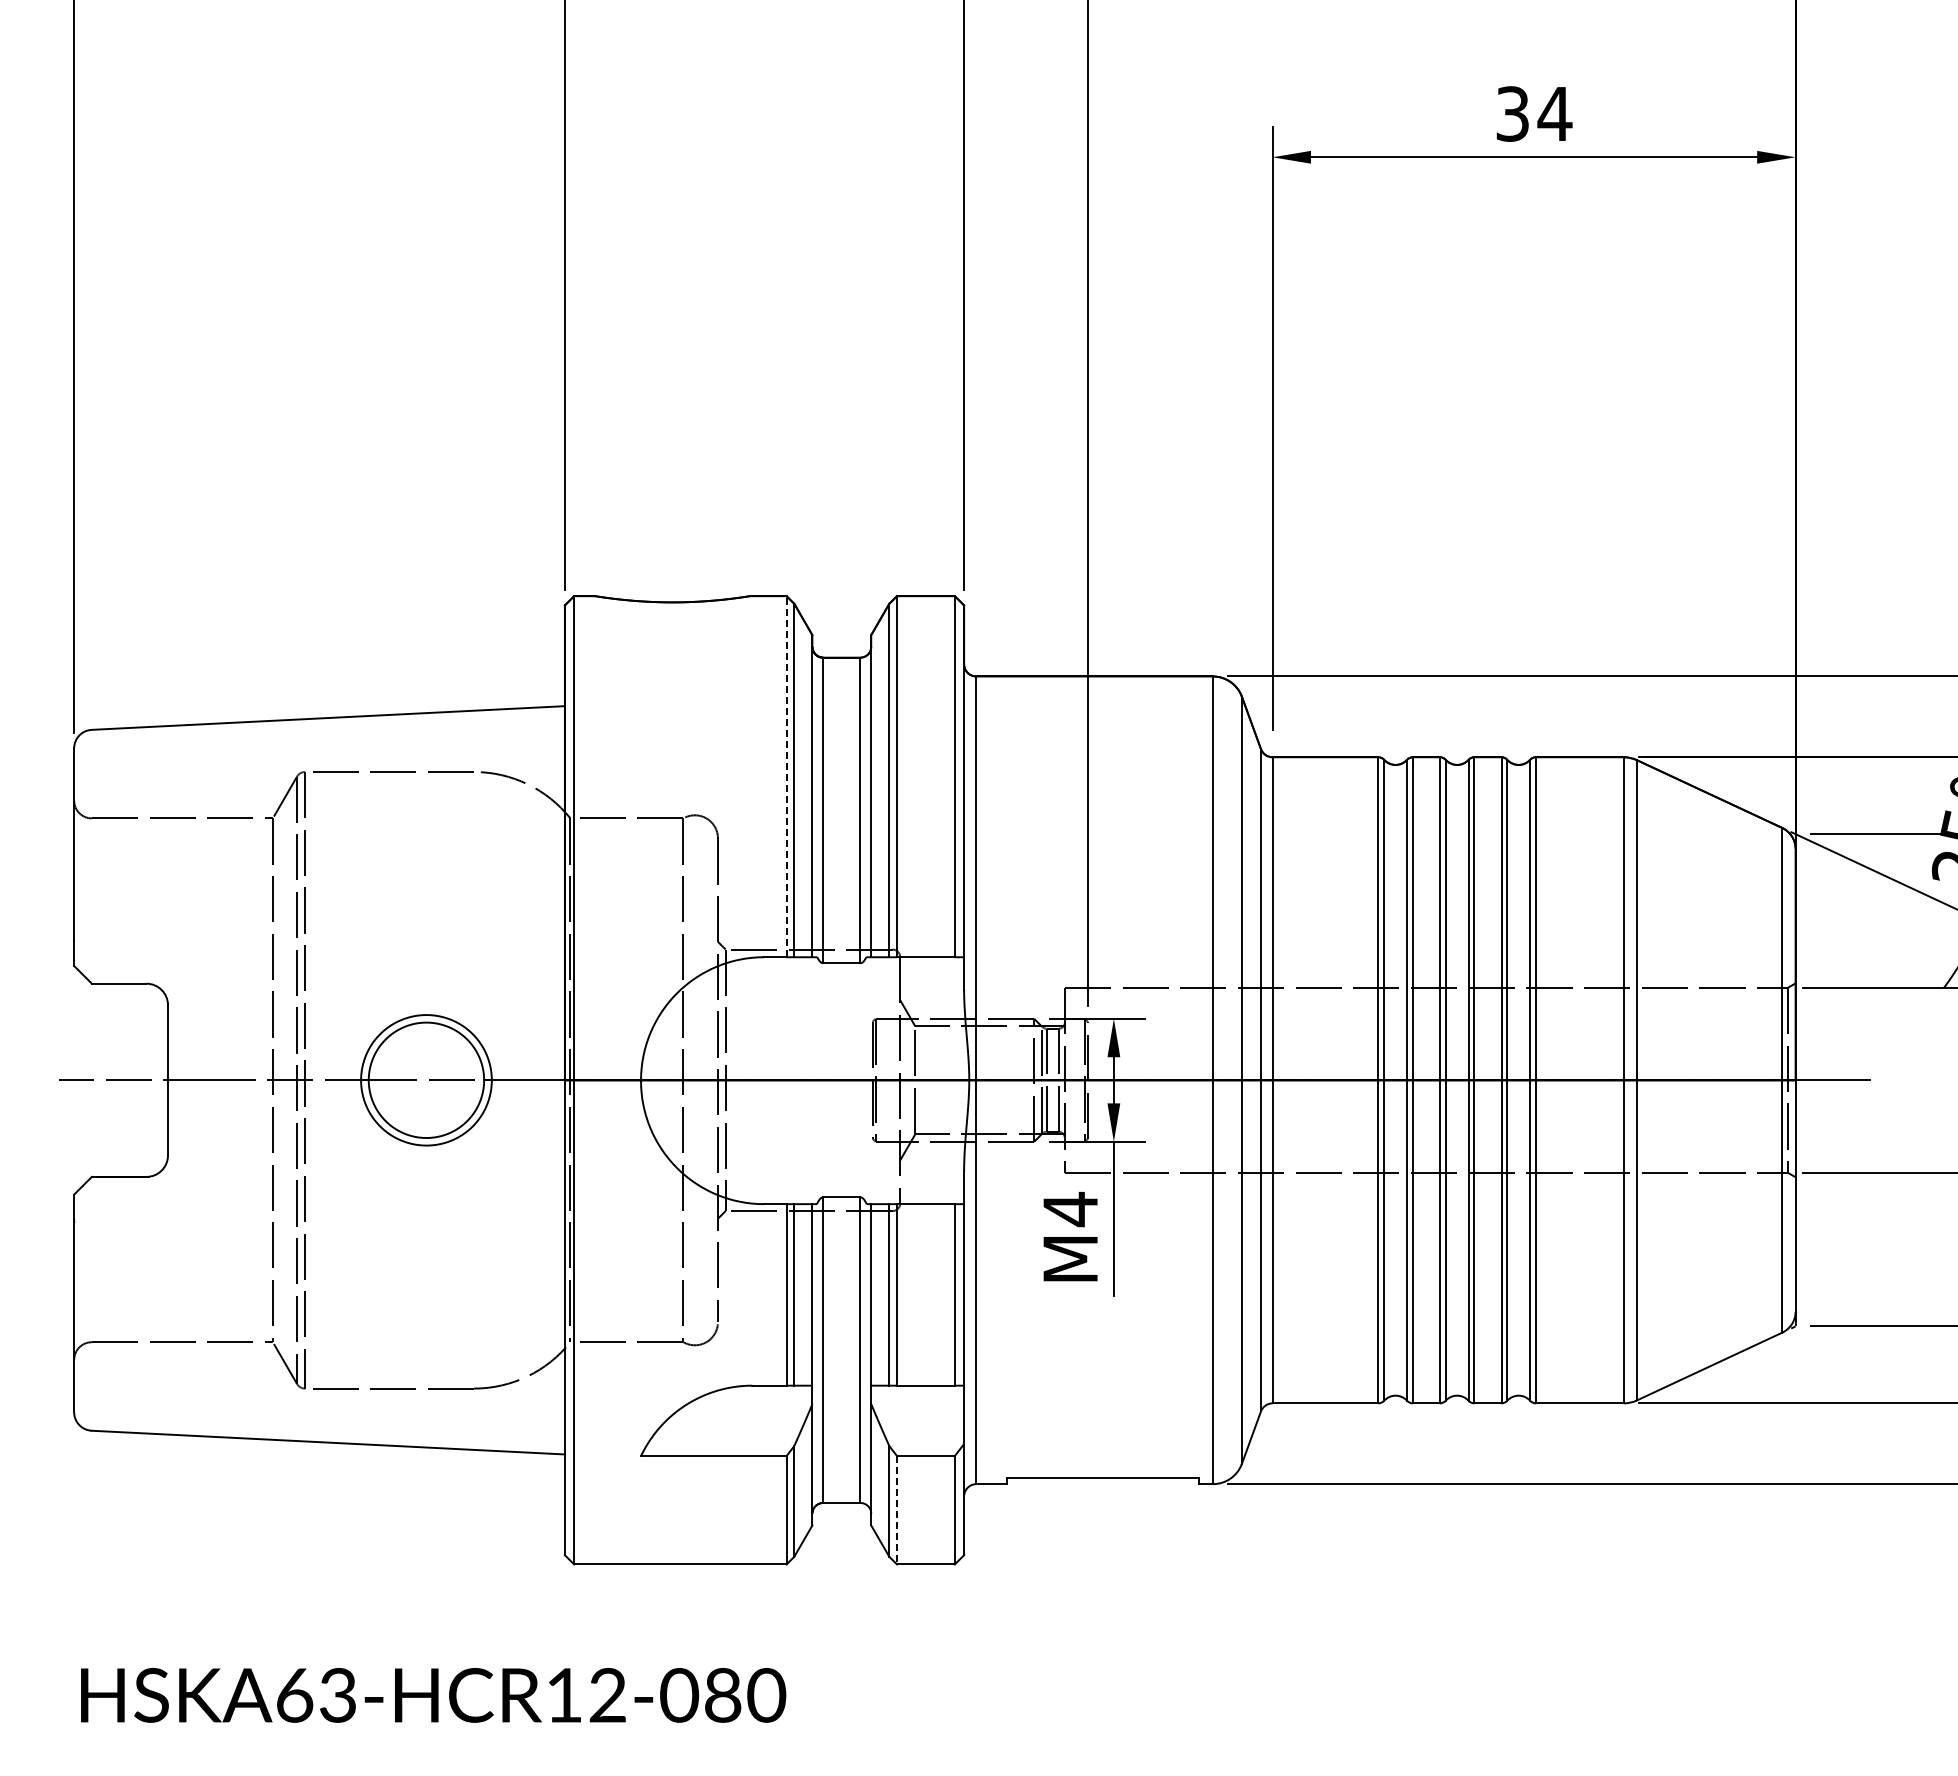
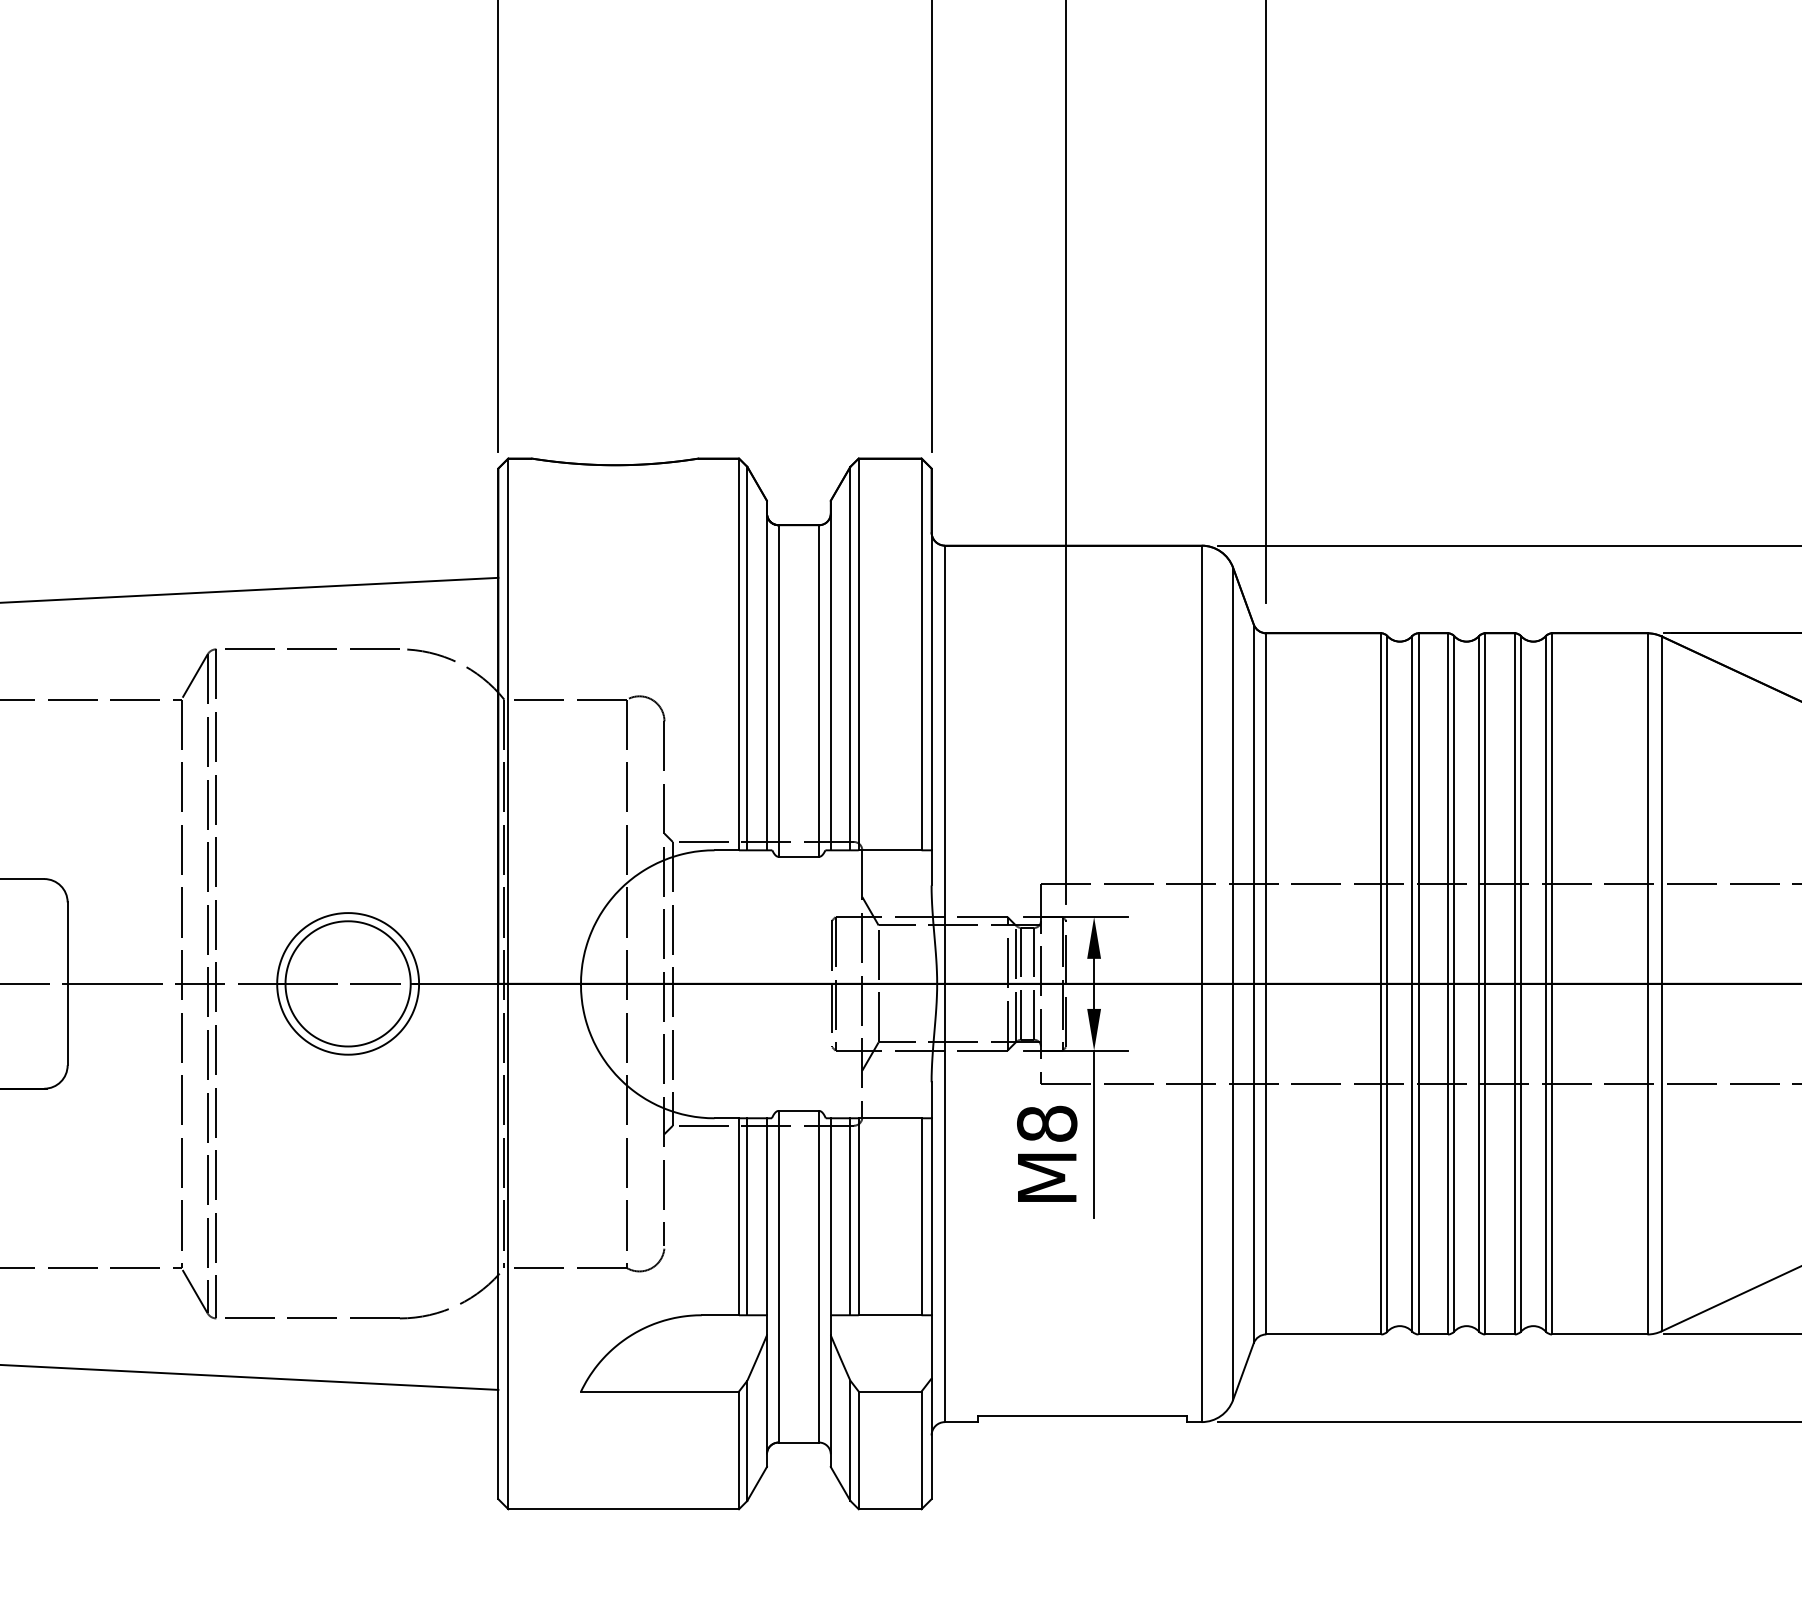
line: (786, 776) -> (738, 654), dashed -> solid
text: (1070, 1209) -> (1047, 1124), M4 -> M8
line: (896, 1510) -> (858, 1450), dashed -> solid

